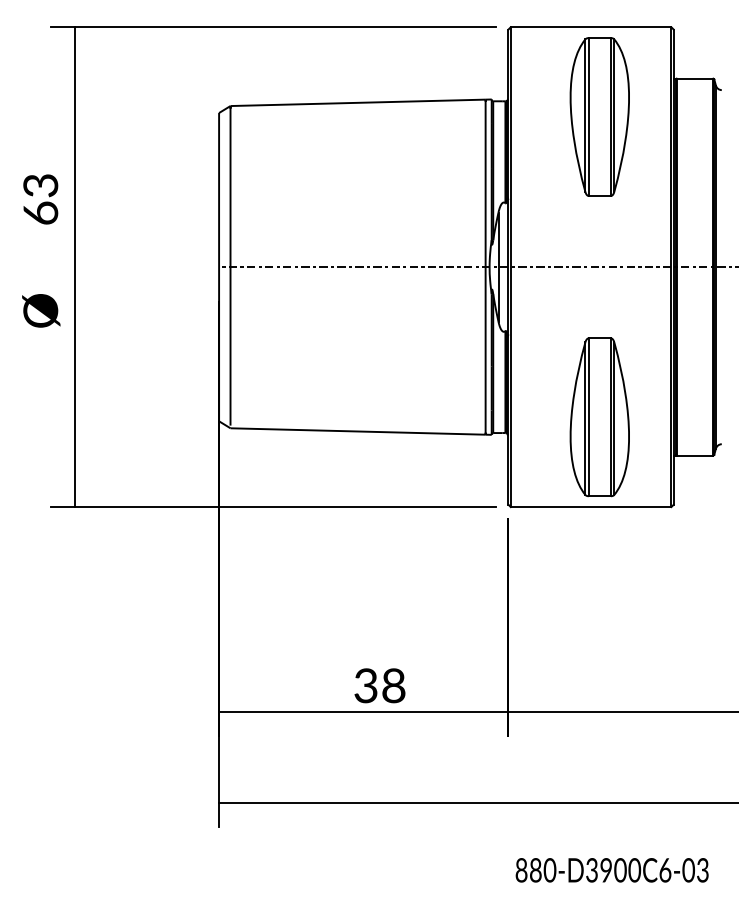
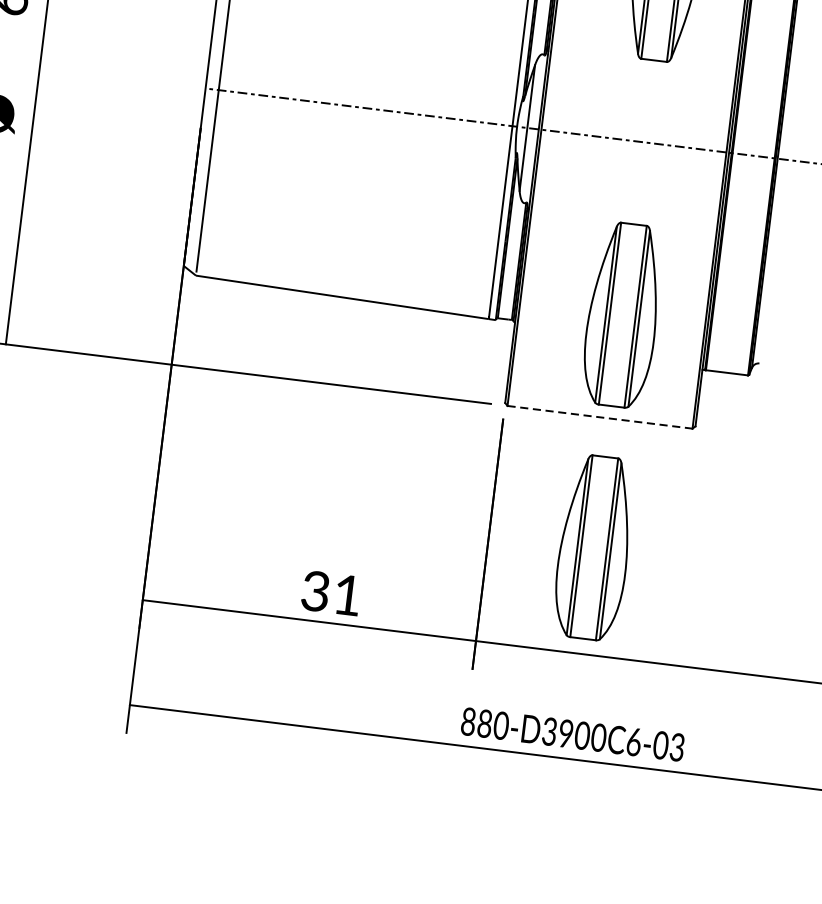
line: (591, 507) -> (600, 417), solid -> dashed
part: (599, 619) -> (593, 547), added
text: (393, 685) -> (347, 594), 38 -> 31
text: (611, 870) -> (572, 734), moved

